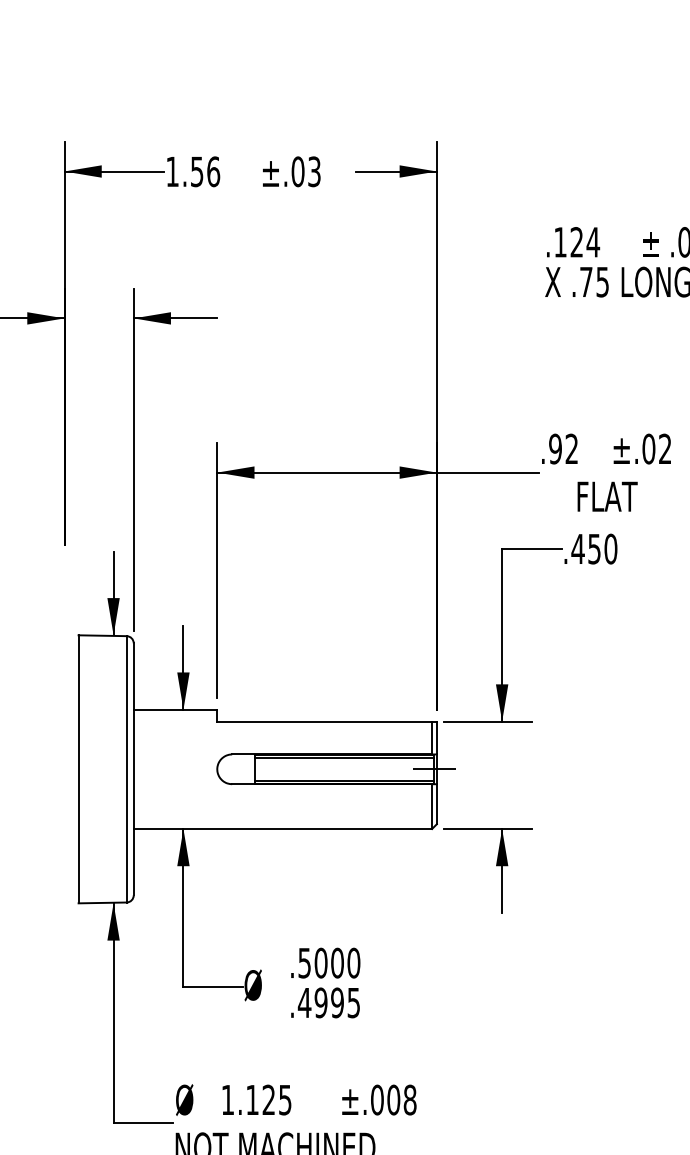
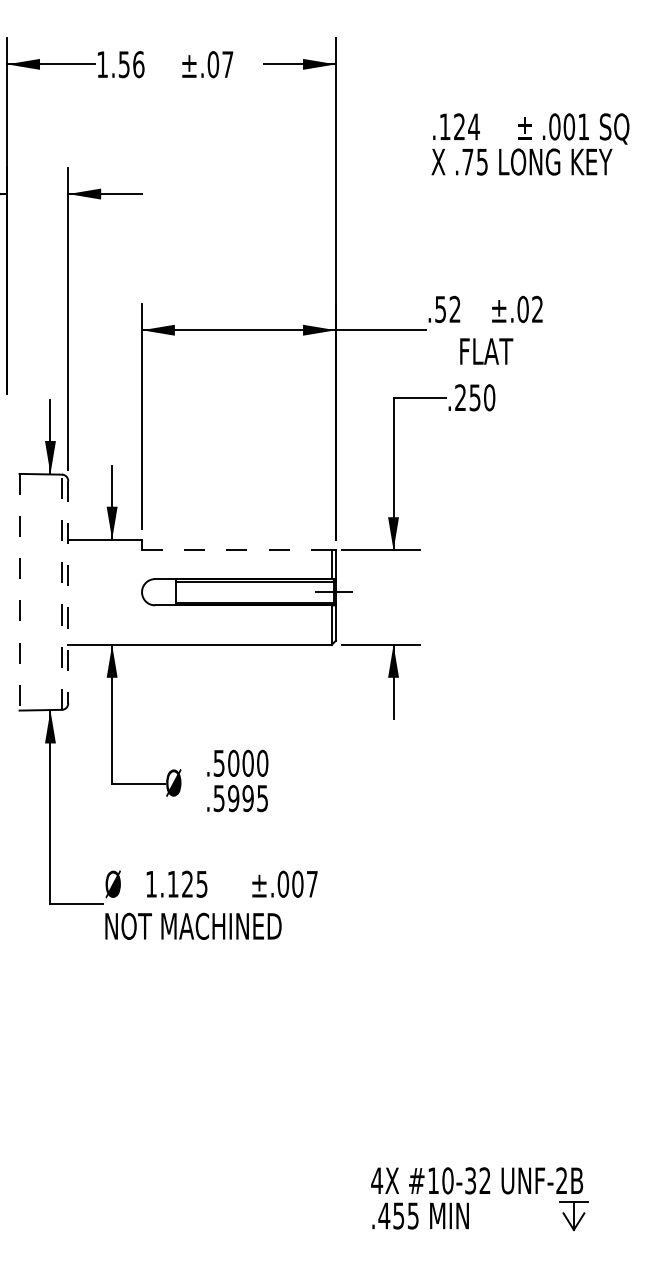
text: (314, 171) -> (227, 64), ±.03 -> ±.07
text: (555, 447) -> (440, 308), .92 -> .52
text: (577, 548) -> (460, 397), .450 -> .250
line: (324, 722) -> (236, 550), solid -> dashed
line: (78, 769) -> (19, 592), solid -> dashed
line: (127, 769) -> (62, 592), solid -> dashed
line: (134, 769) -> (68, 592), solid -> dashed
text: (305, 1002) -> (219, 798), .4995 -> .5995
text: (409, 1099) -> (311, 883), ±.008 -> ±.007

